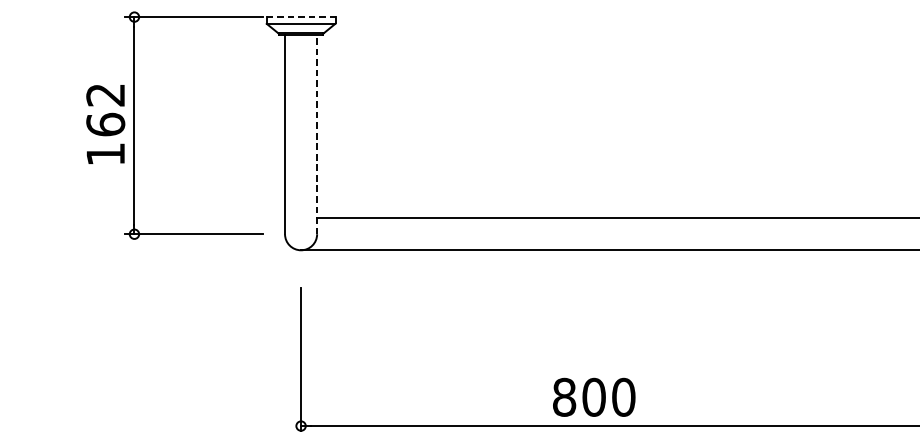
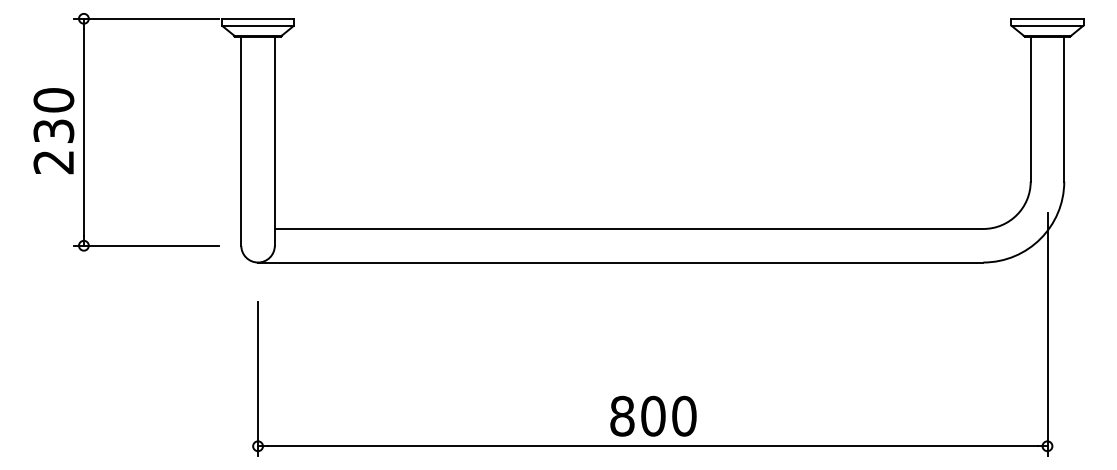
line: (301, 16) -> (258, 18), dashed -> solid
text: (105, 124) -> (53, 131), 162 -> 230
line: (316, 133) -> (274, 140), dashed -> solid
text: (594, 396) -> (653, 415), moved

